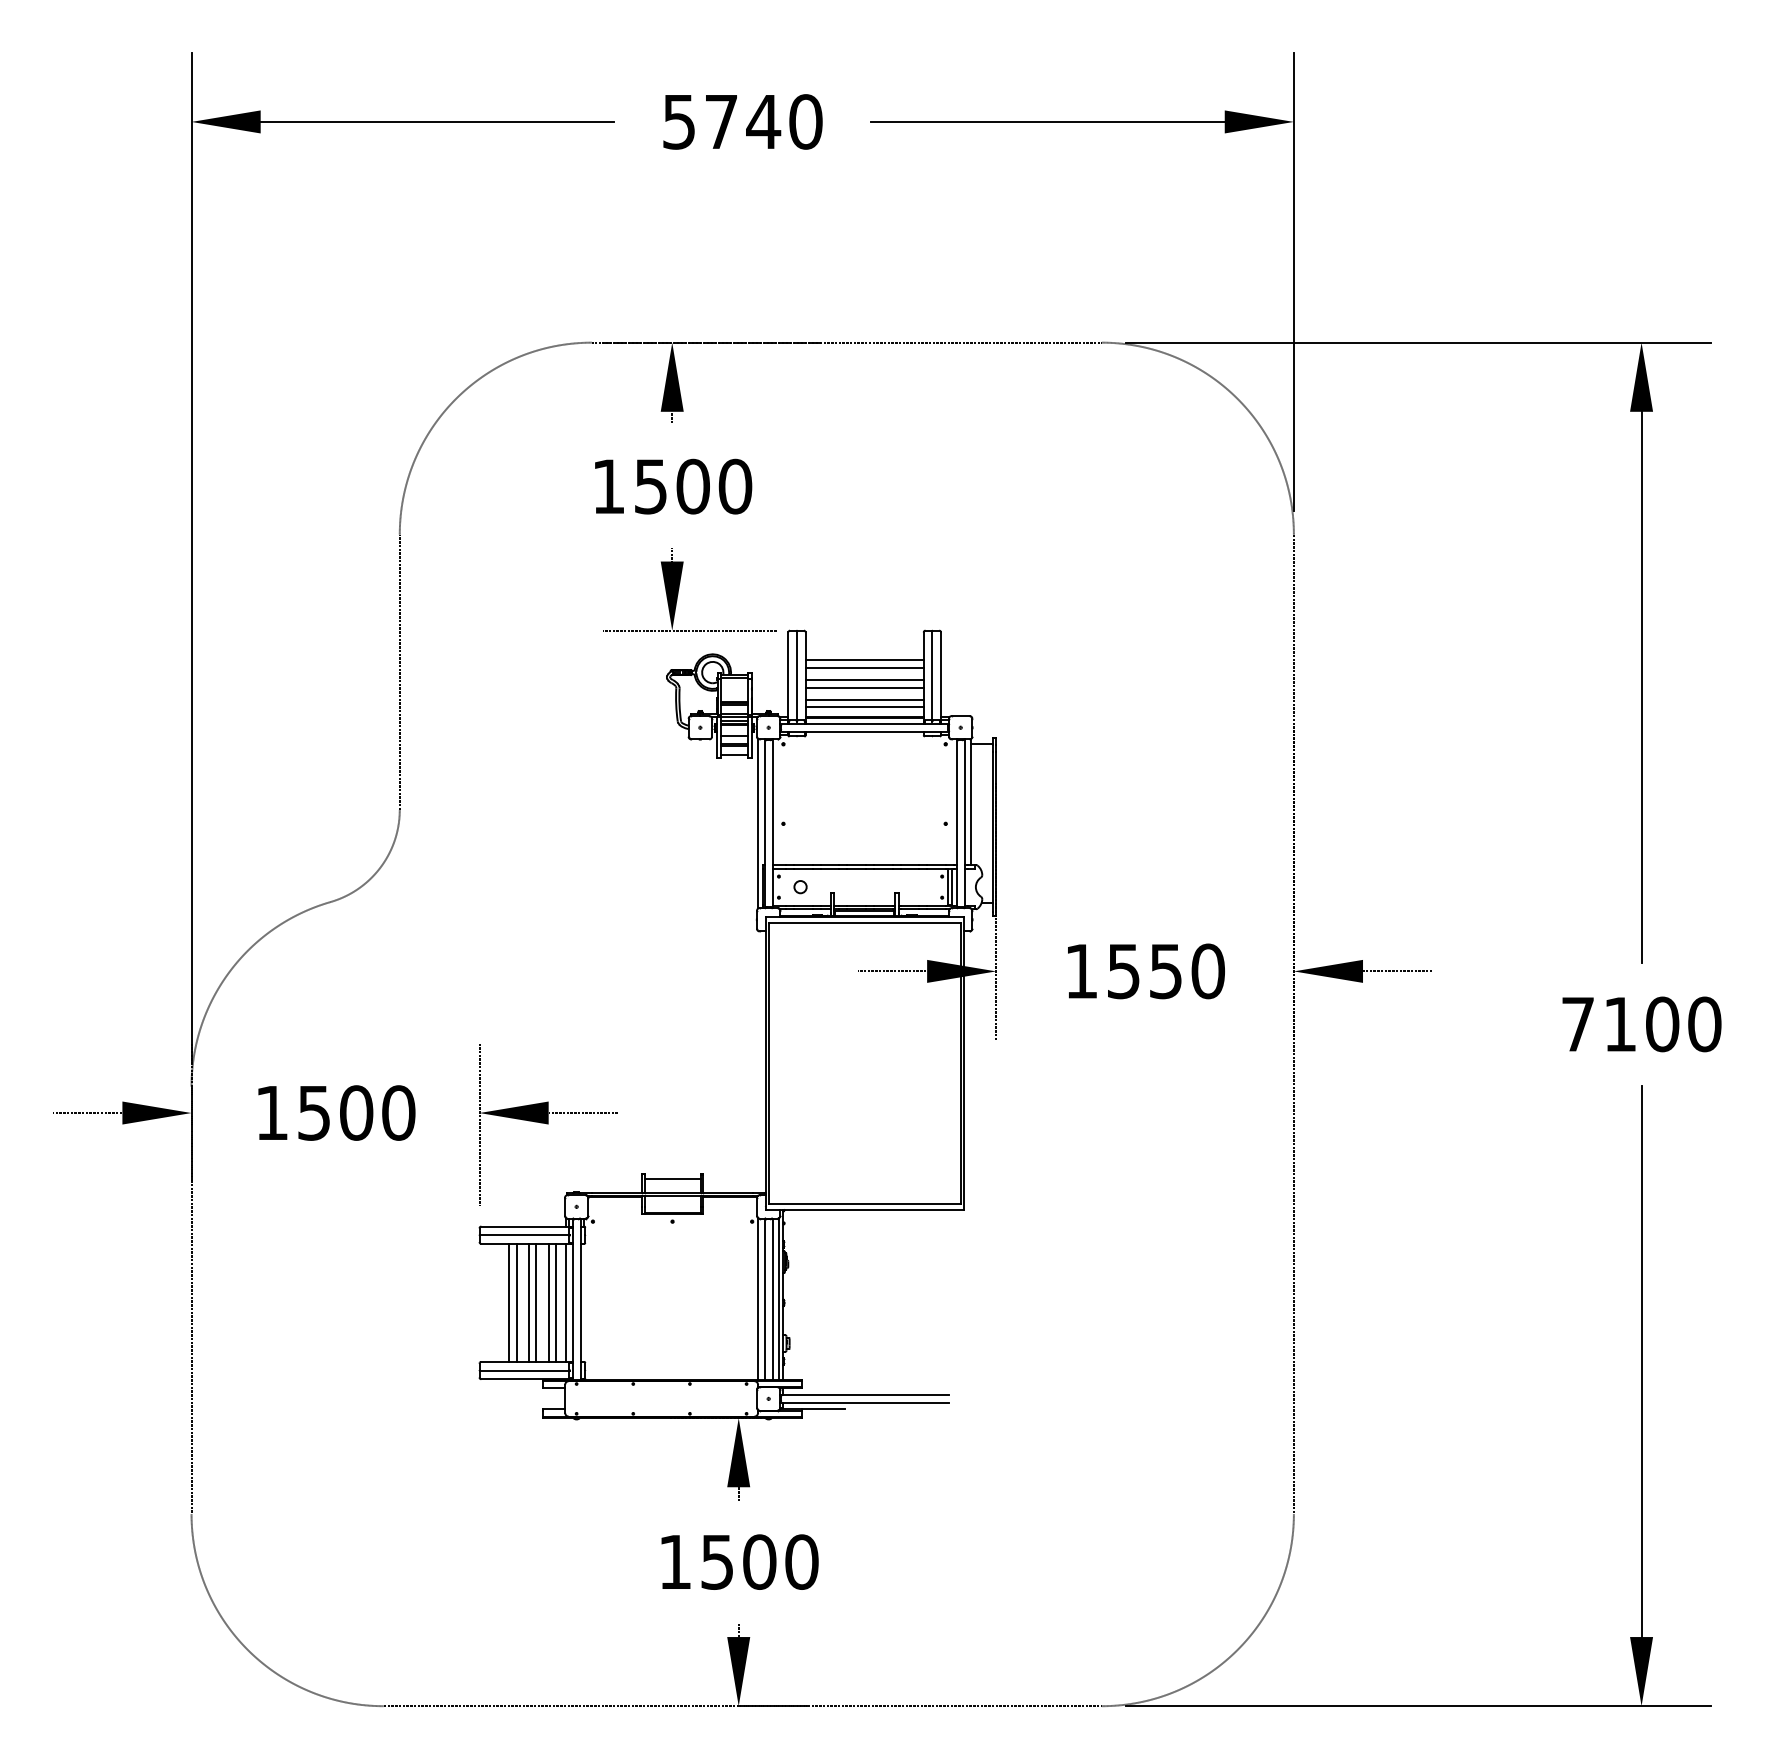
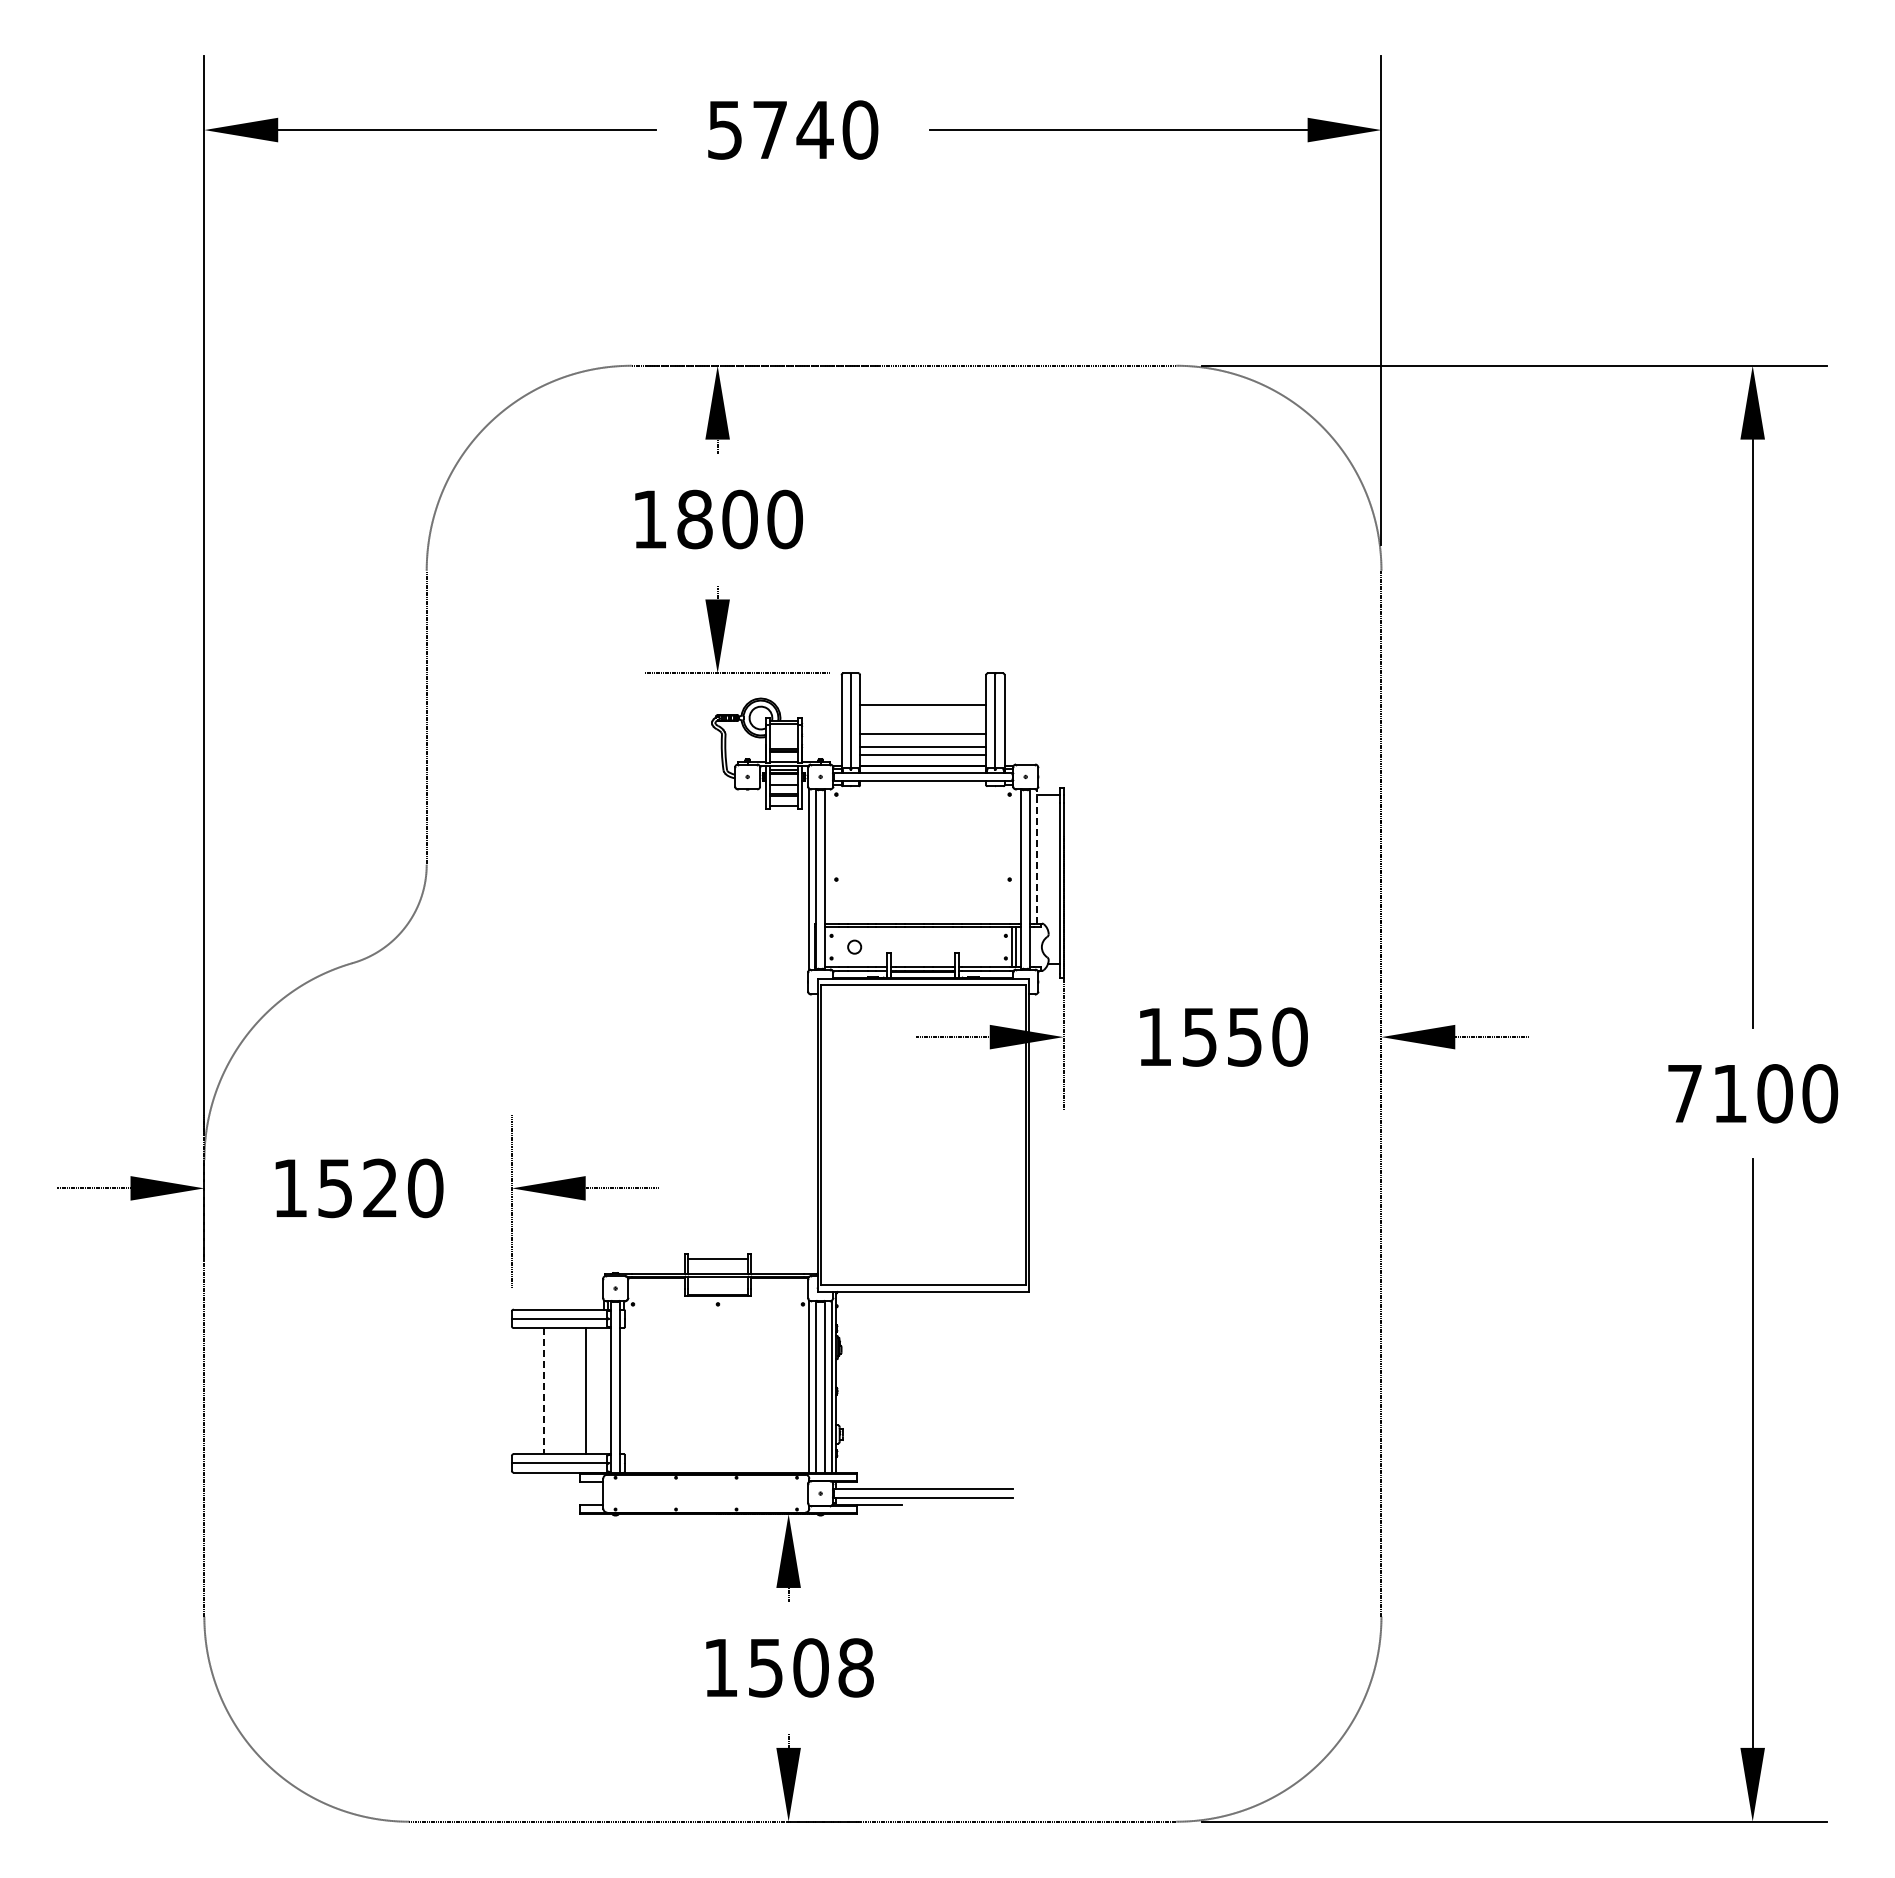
text: (650, 486) -> (694, 519), 1500 -> 1800
line: (865, 667) -> (923, 712), removed
line: (865, 680) -> (923, 726), removed
line: (970, 801) -> (1036, 855), solid -> dashed
text: (356, 1113) -> (380, 1188), 1500 -> 1520
line: (509, 1303) -> (543, 1391), solid -> dashed
line: (516, 1303) -> (551, 1391), removed
line: (528, 1303) -> (564, 1391), removed
line: (536, 1303) -> (572, 1391), removed
line: (555, 1303) -> (593, 1391), removed
line: (566, 1303) -> (604, 1391), removed
text: (801, 1561) -> (855, 1667), 1500 -> 1508

